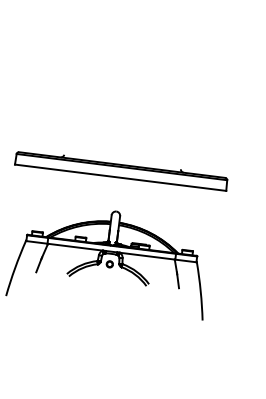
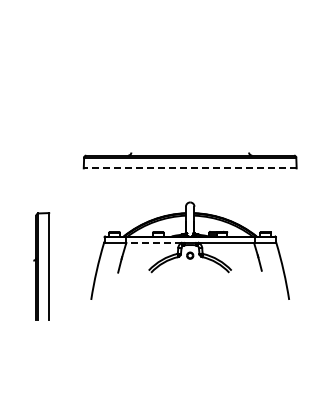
line: (119, 177) -> (189, 168), solid -> dashed
line: (75, 246) -> (153, 242), solid -> dashed

